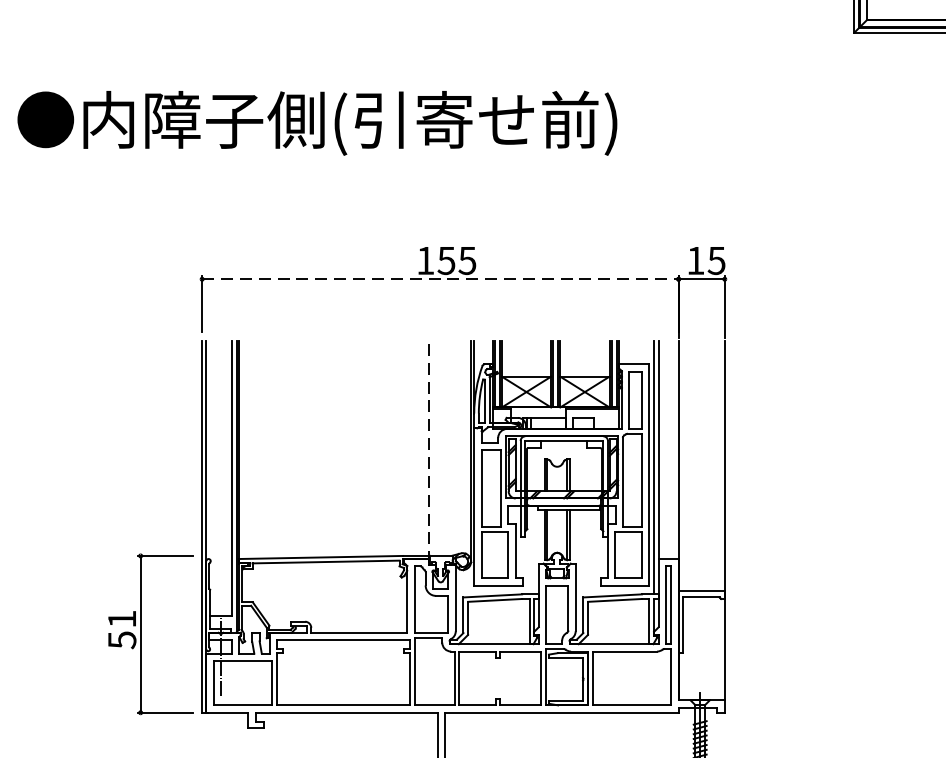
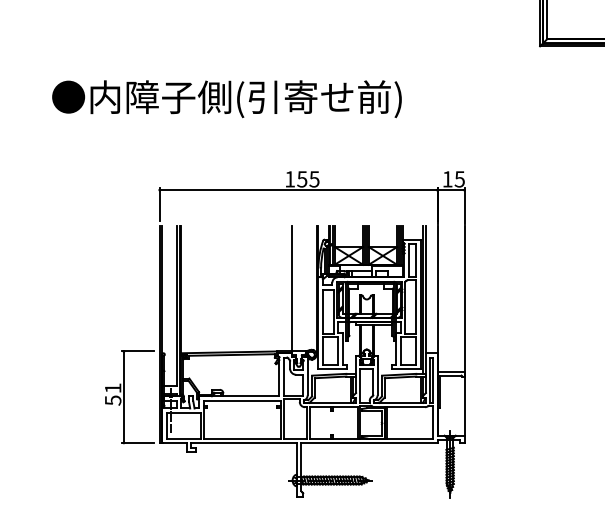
line: (440, 279) -> (298, 190), dashed -> solid
line: (428, 451) -> (291, 290), dashed -> solid

